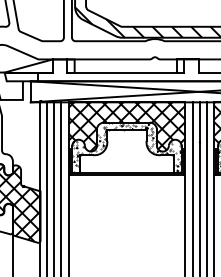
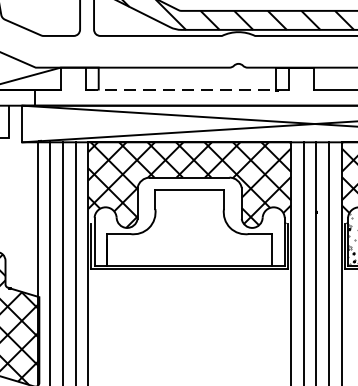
line: (126, 72) -> (188, 90), solid -> dashed
hatch: (126, 147) -> (188, 220), removed

